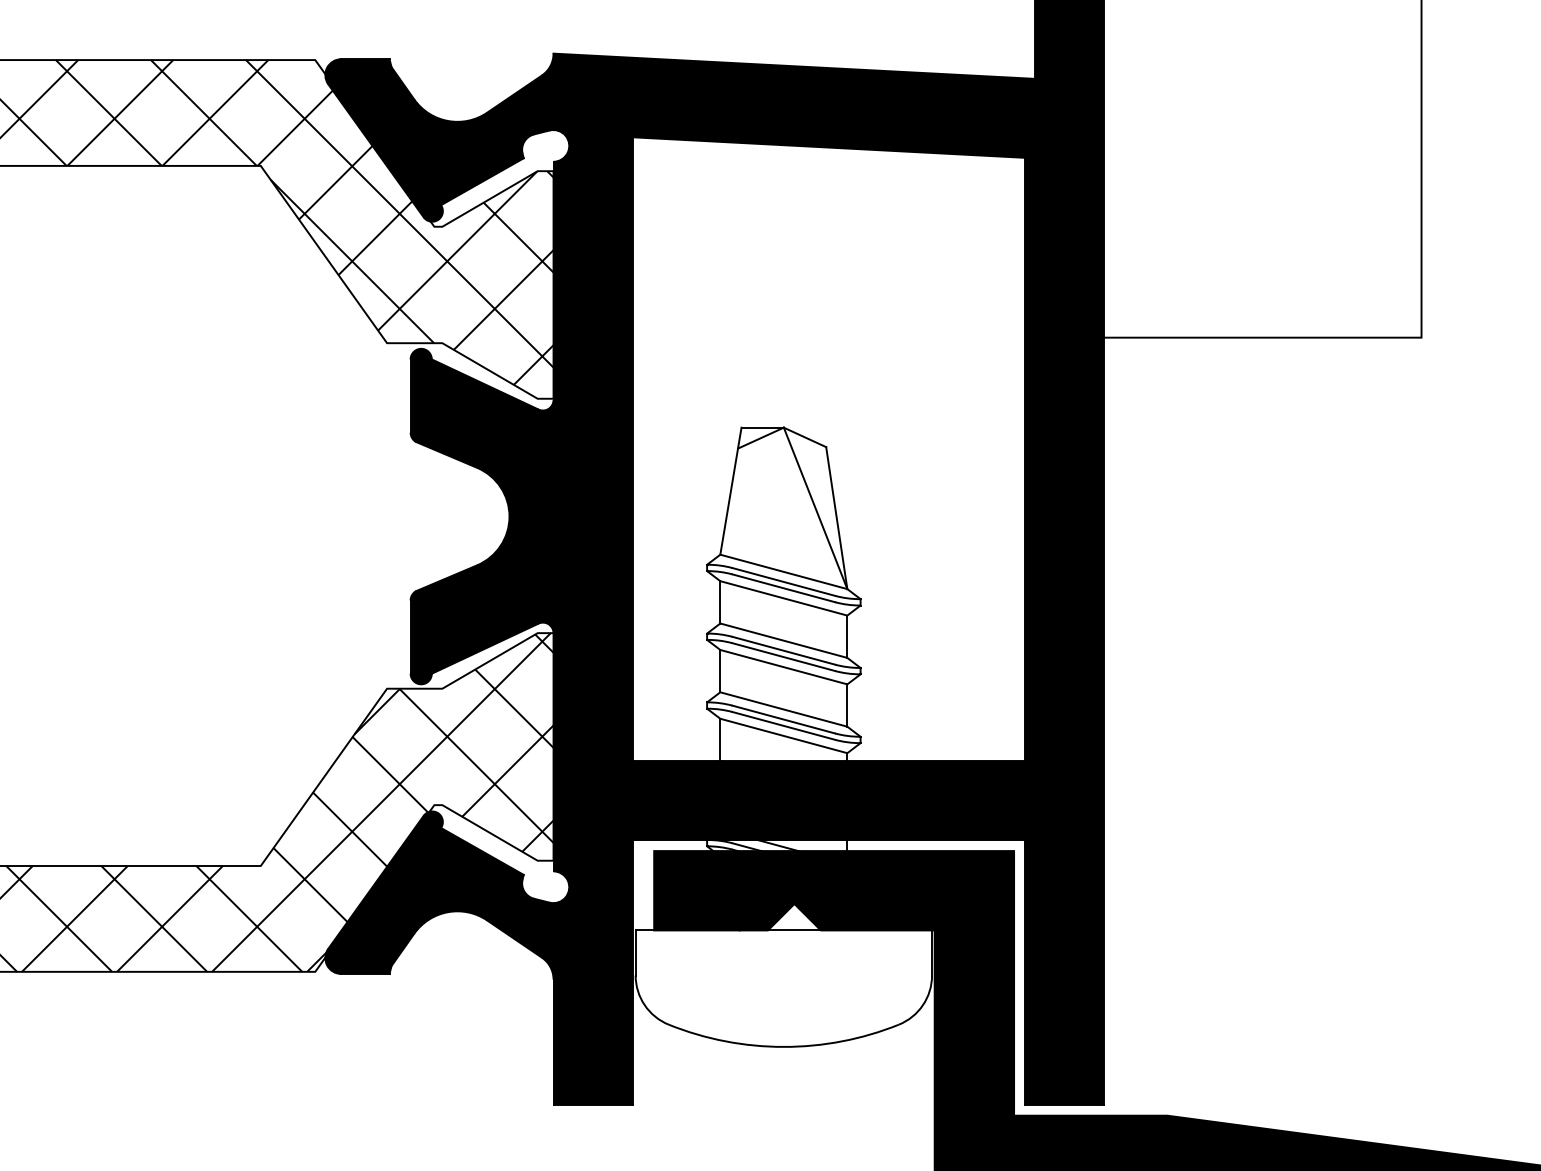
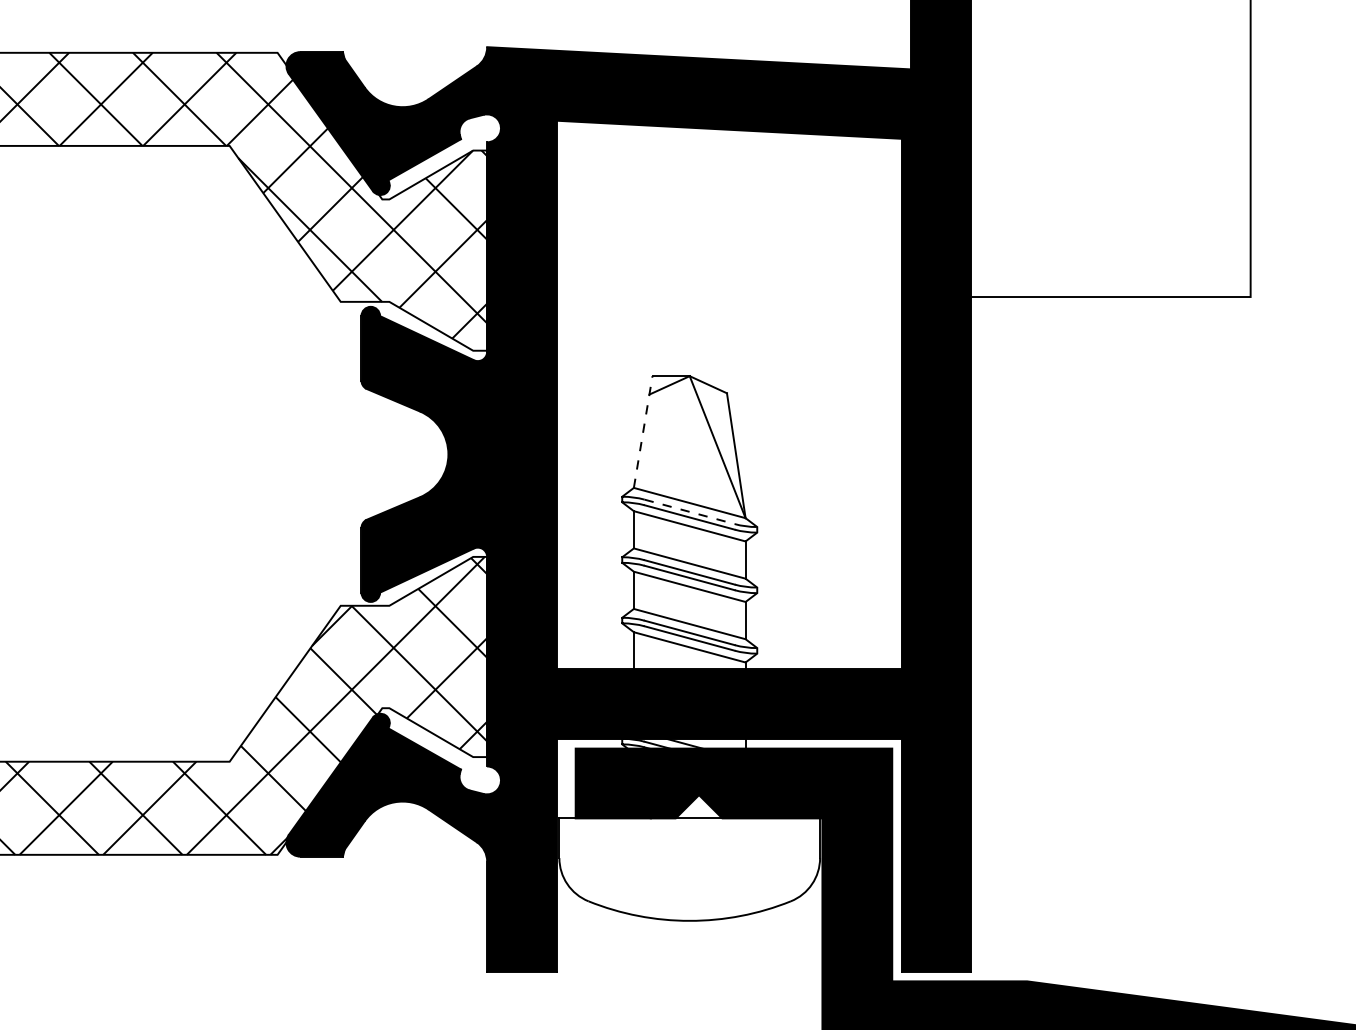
line: (731, 490) -> (643, 431), solid -> dashed
line: (784, 582) -> (690, 512), solid -> dashed

